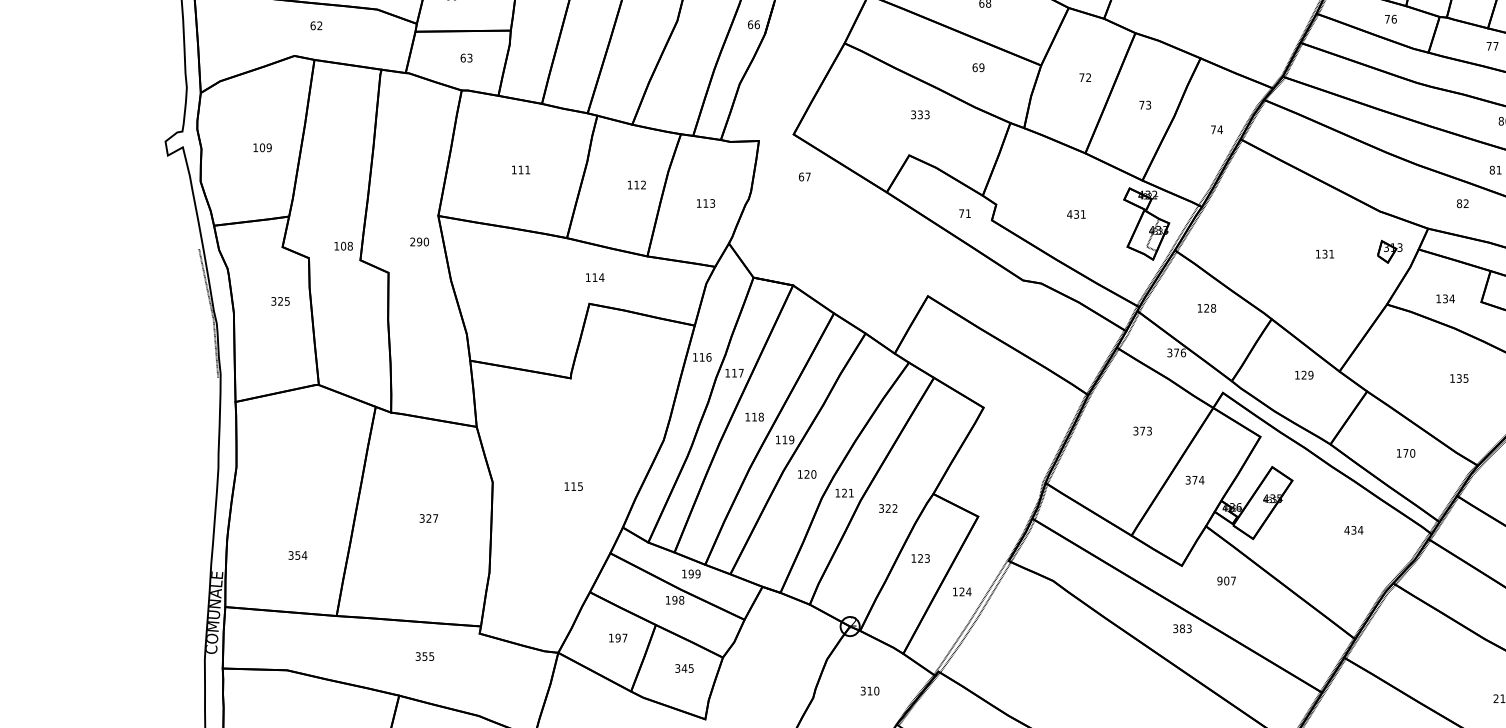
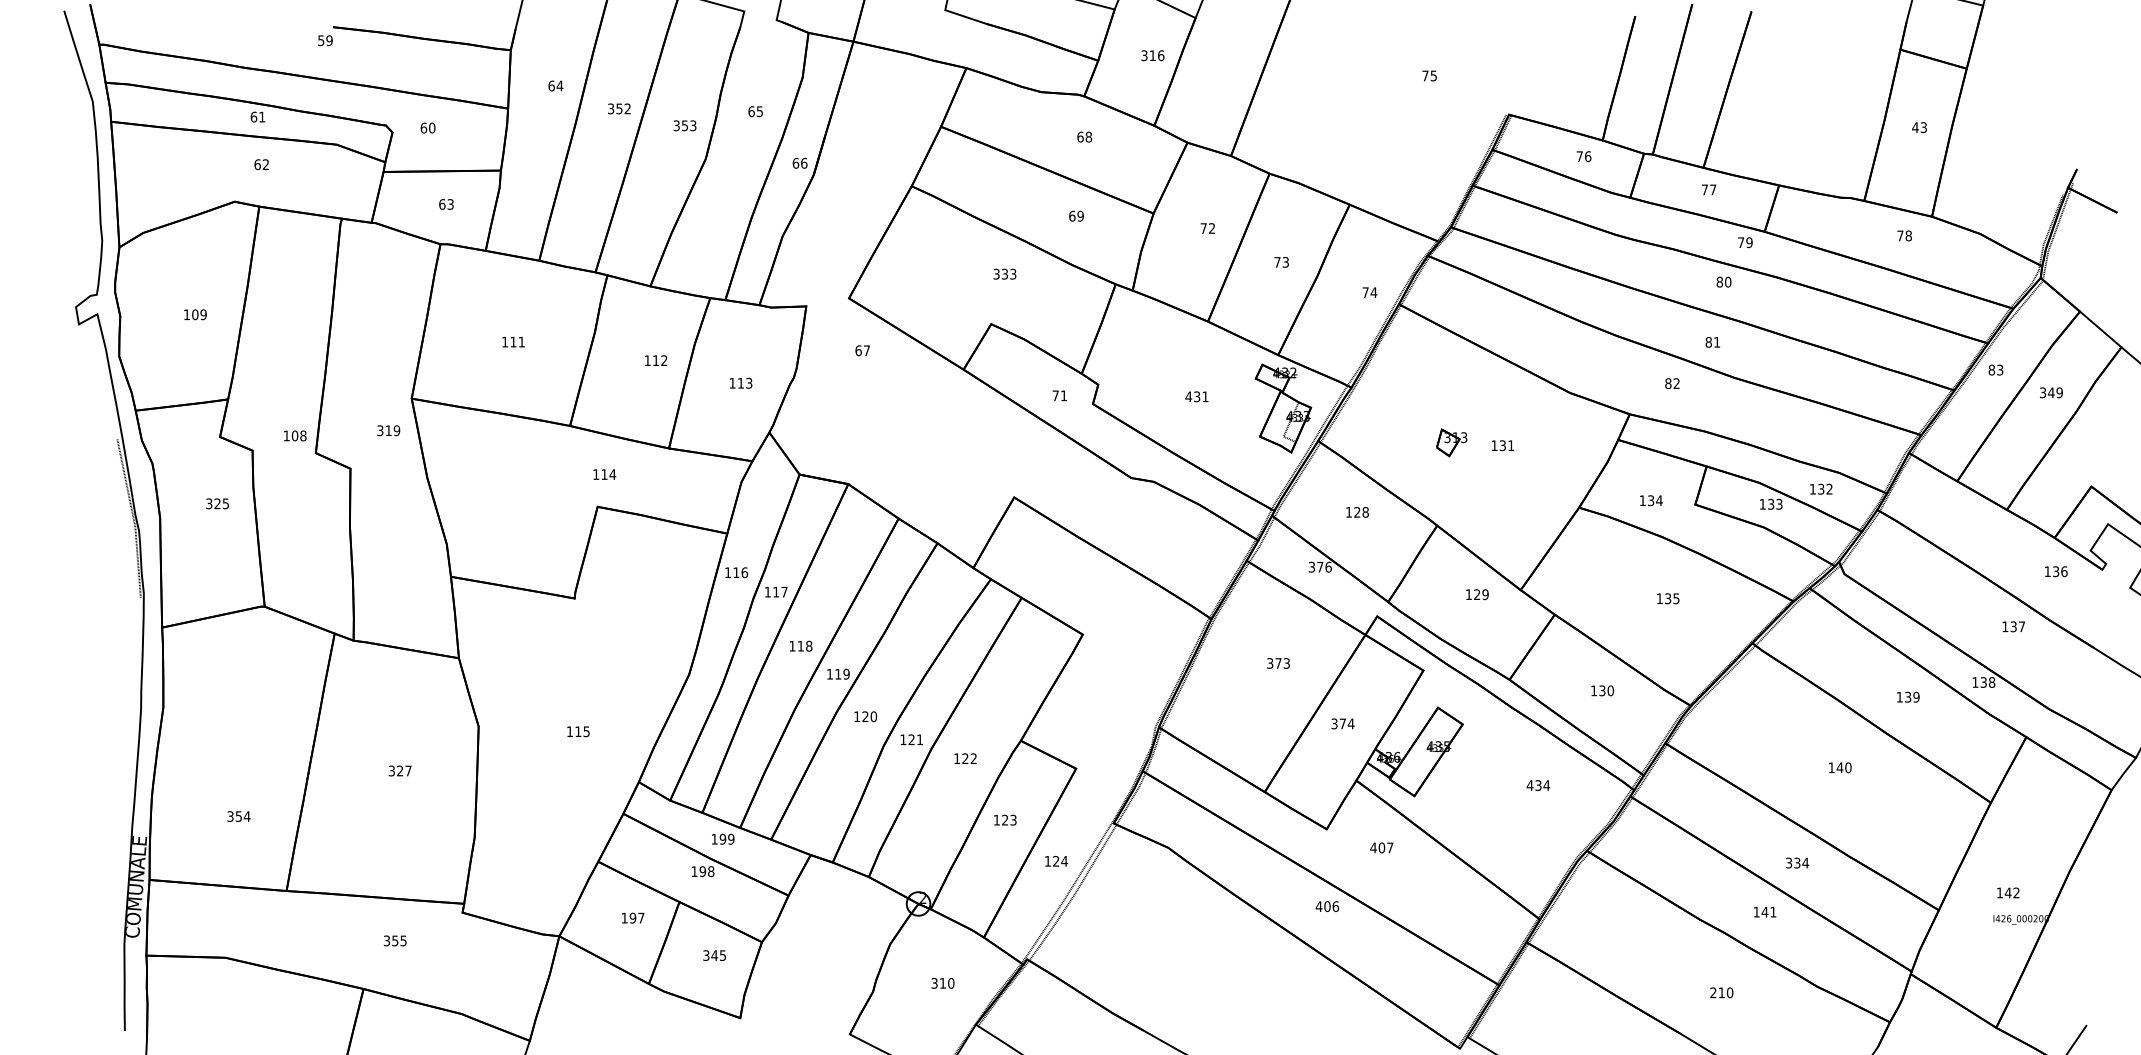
text: (419, 241) -> (388, 430), 290 -> 319
part: (1389, 251) -> (1451, 442), moved
text: (1405, 453) -> (1602, 690), 170 -> 130
text: (881, 508) -> (957, 758), 322 -> 122
text: (1219, 580) -> (1373, 847), 907 -> 407
text: (1182, 628) -> (1327, 906), 383 -> 406

